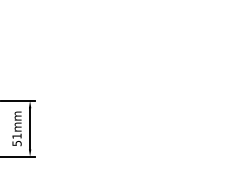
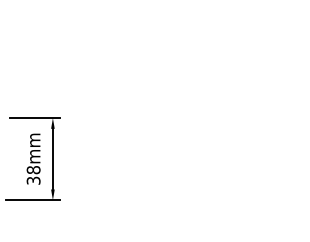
text: (16, 139) -> (32, 174), 51mm -> 38mm

